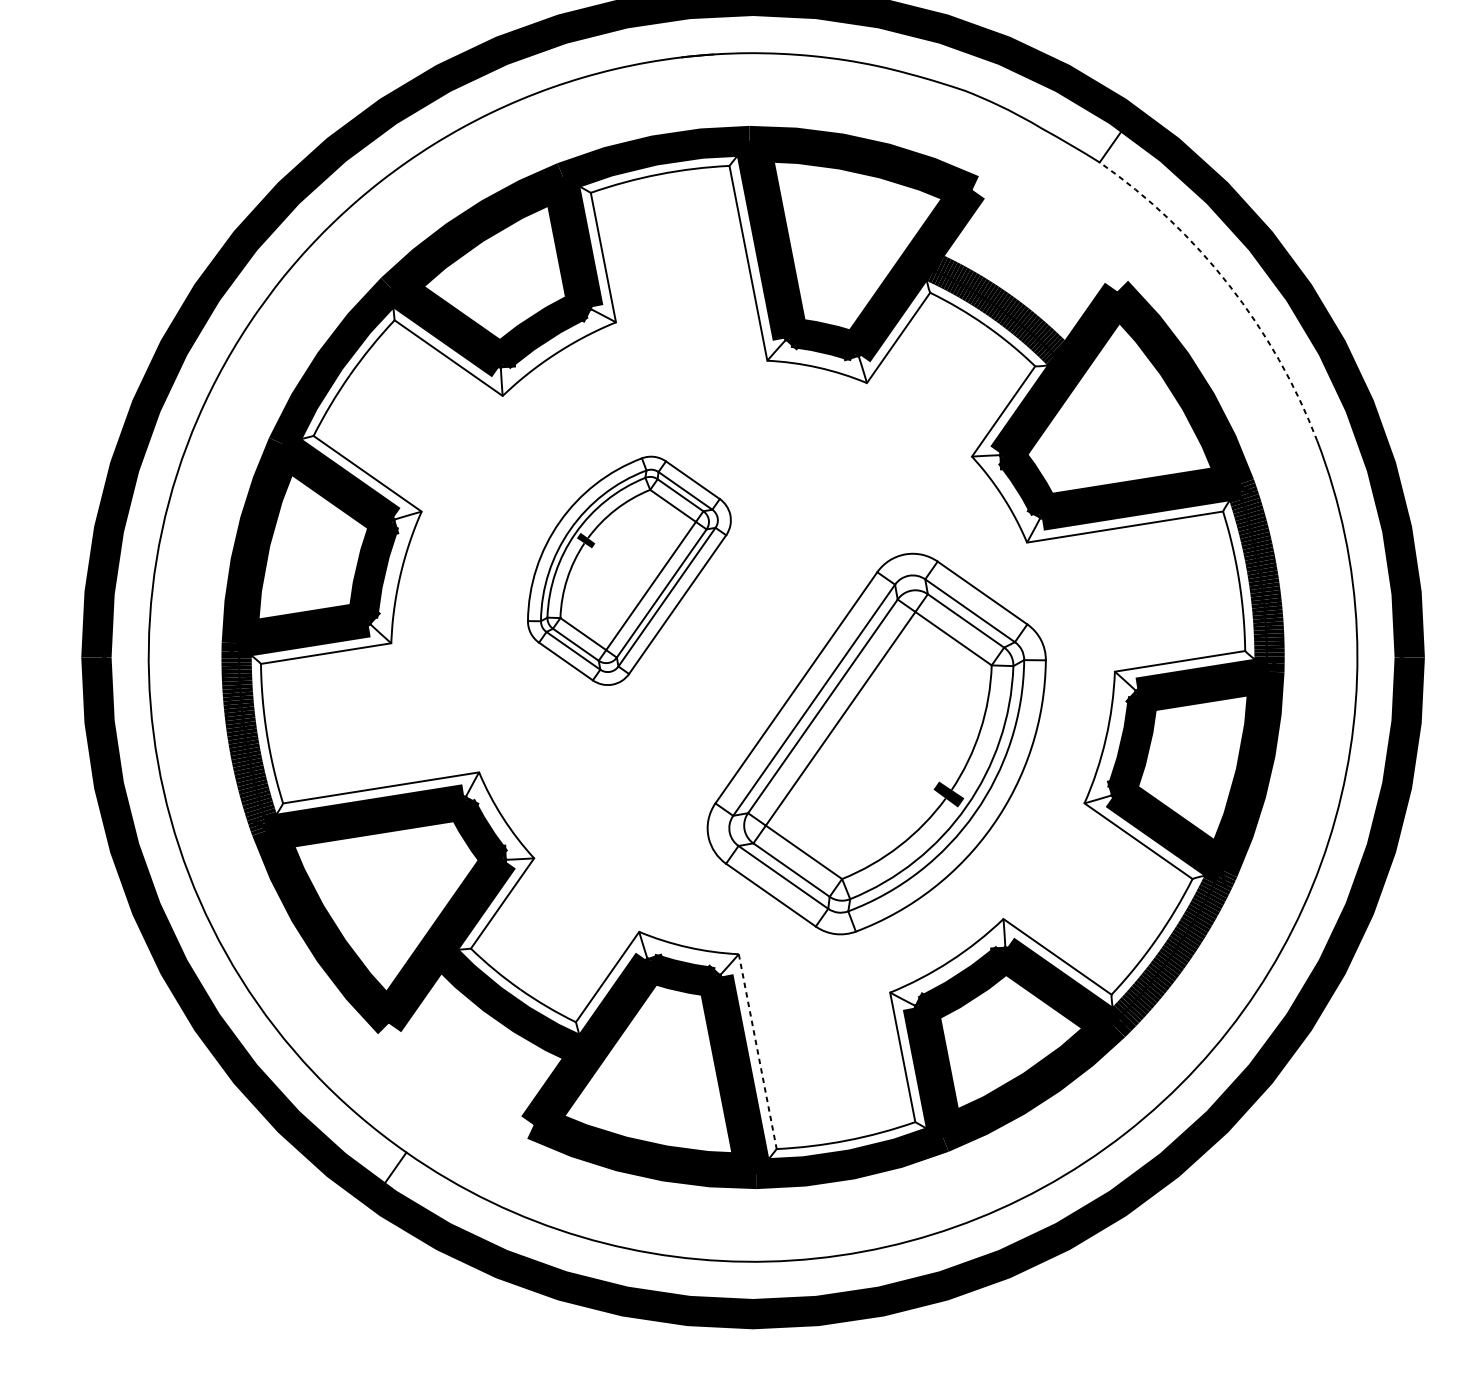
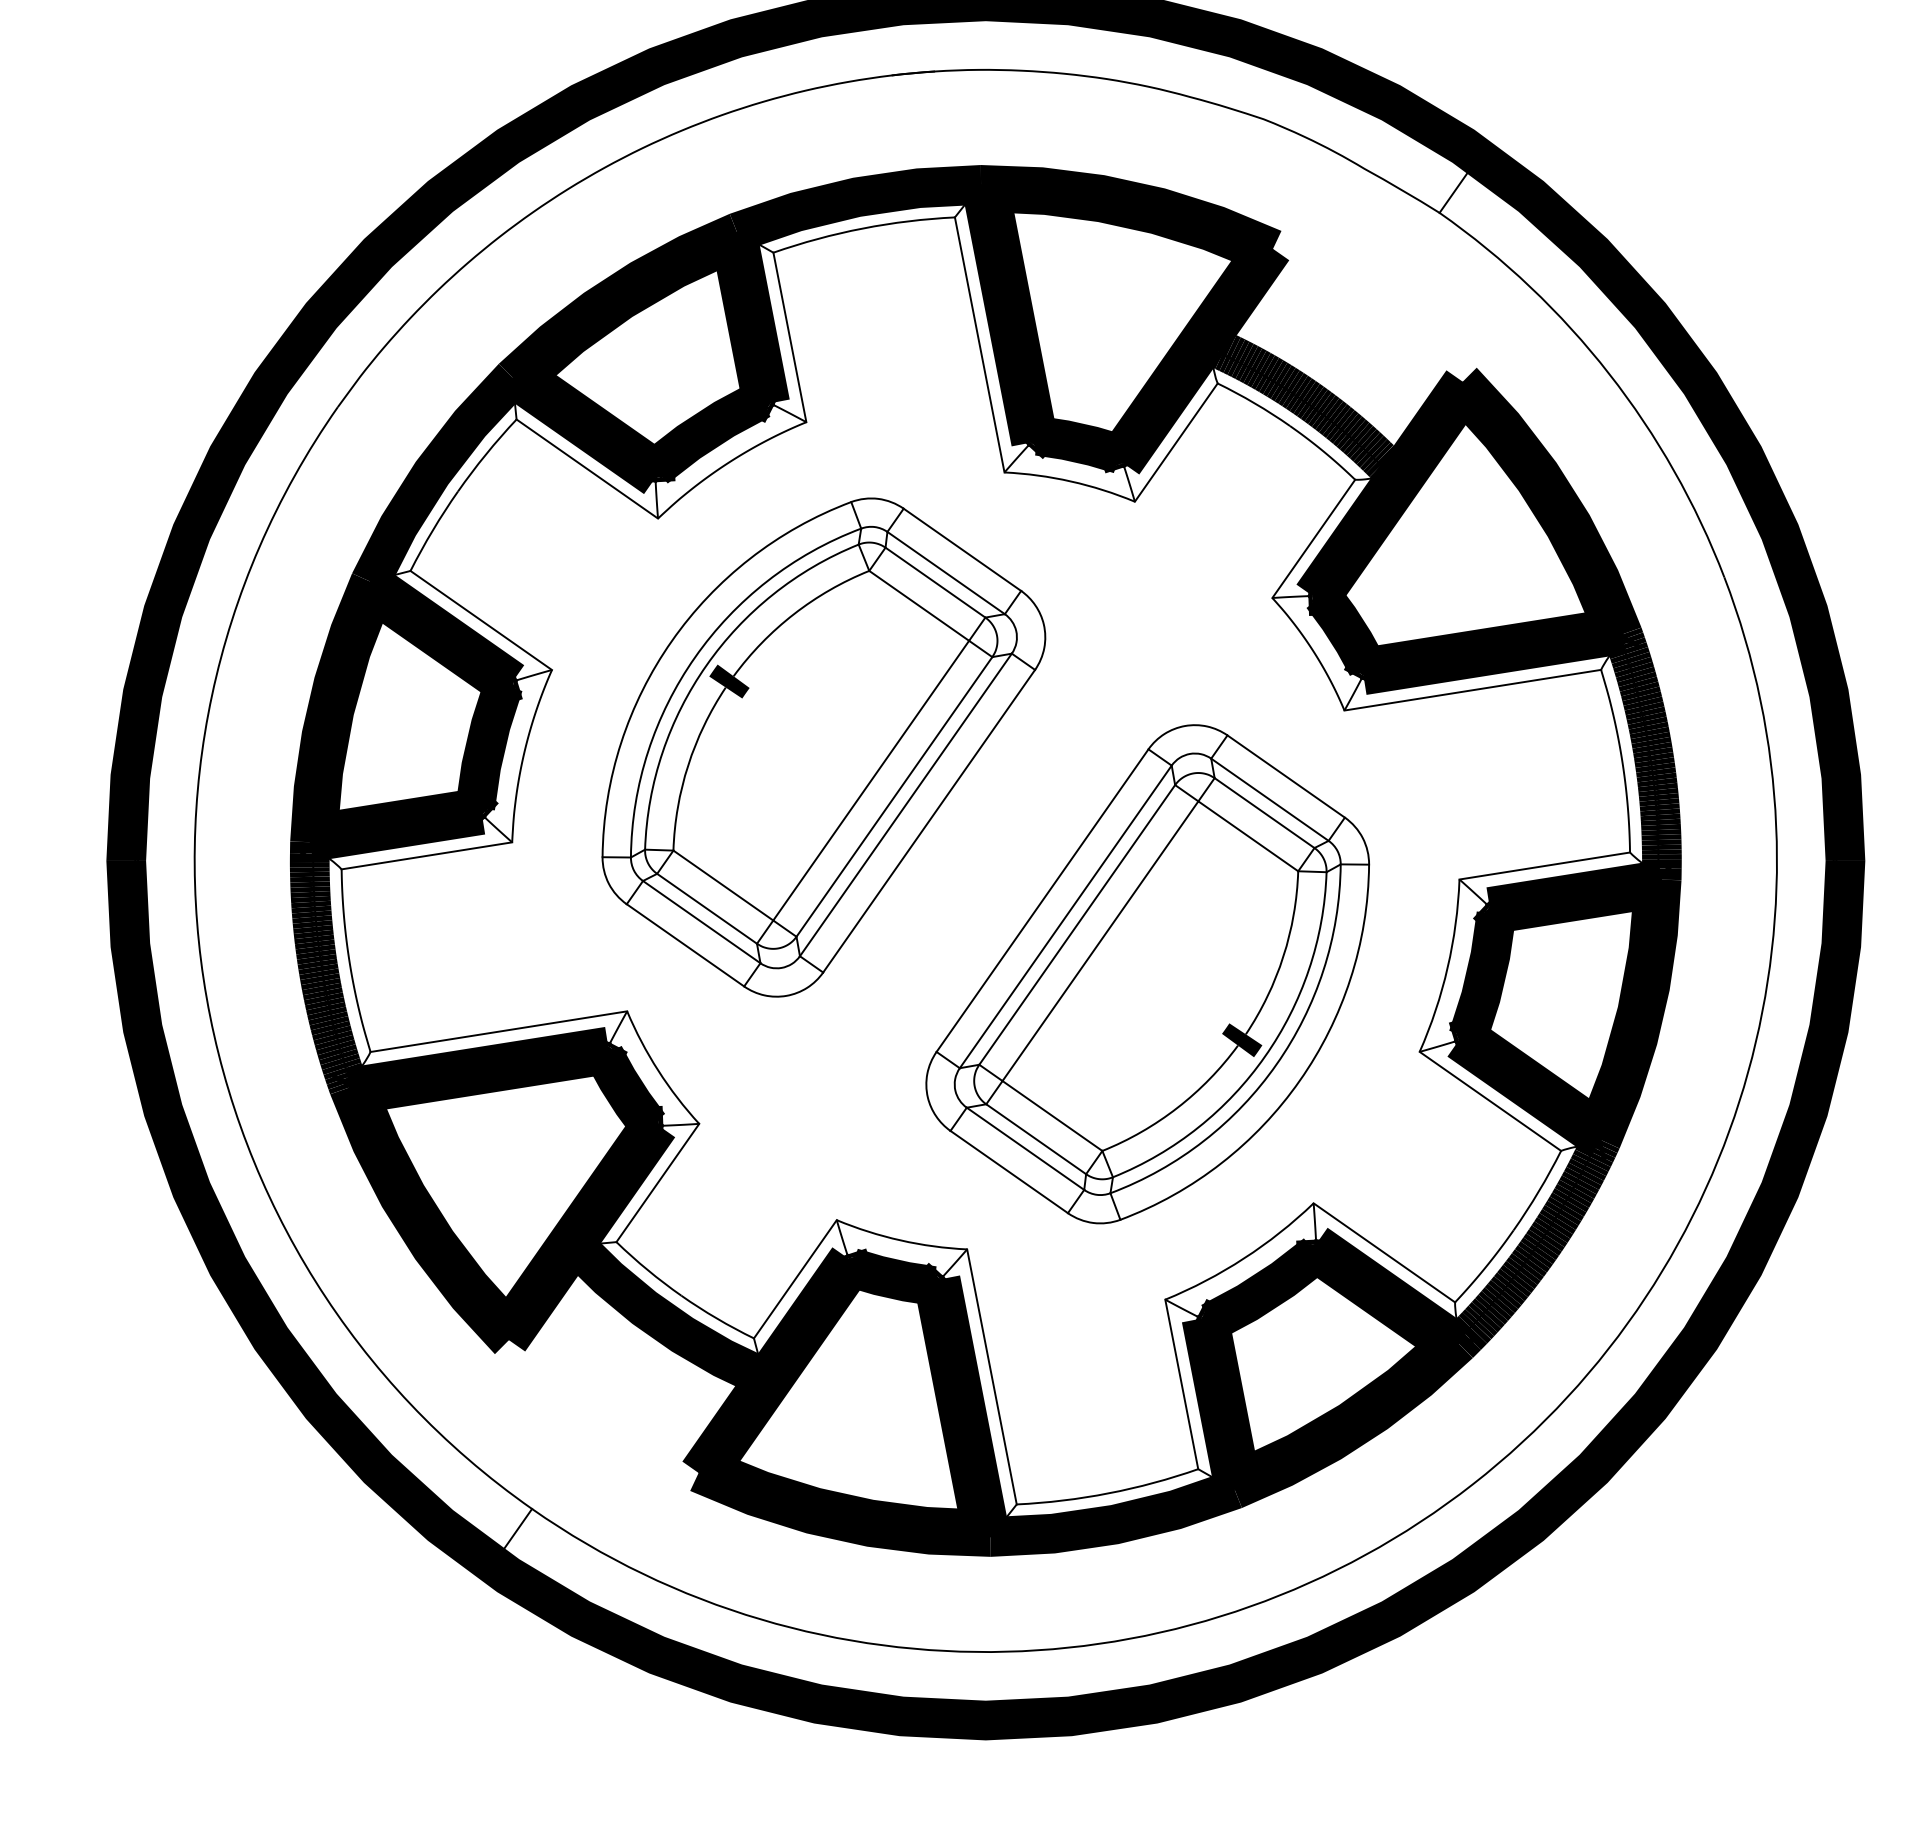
arc: (1229, 285) -> (1609, 373), dashed -> solid
part: (629, 570) -> (823, 747), size x1.67
line: (757, 1051) -> (991, 1376), dashed -> solid

